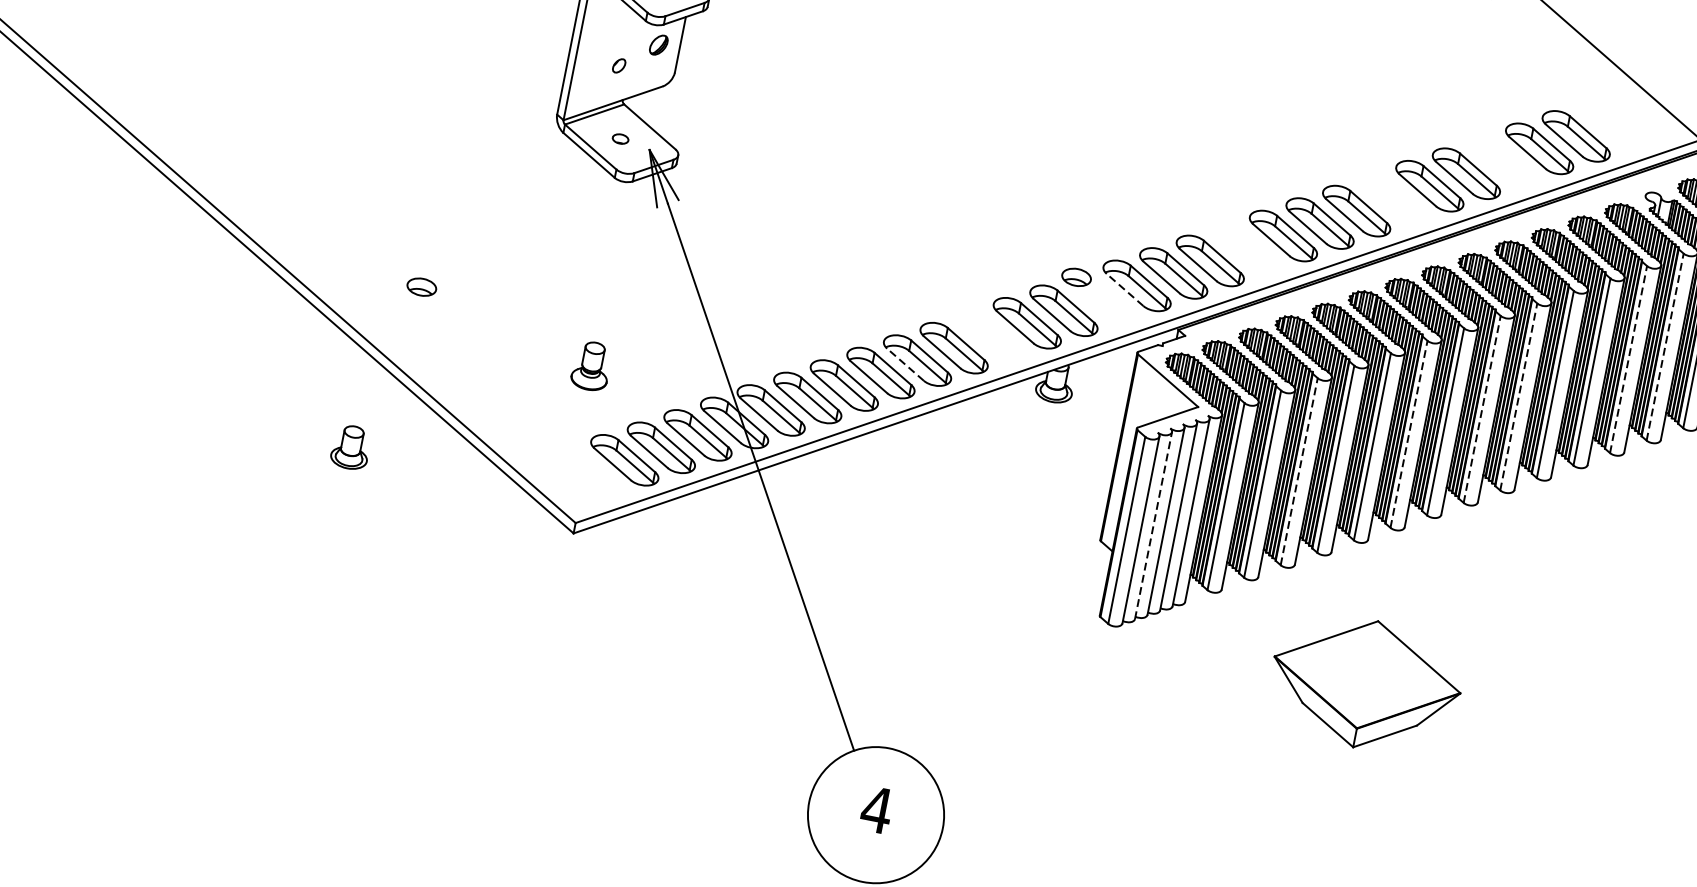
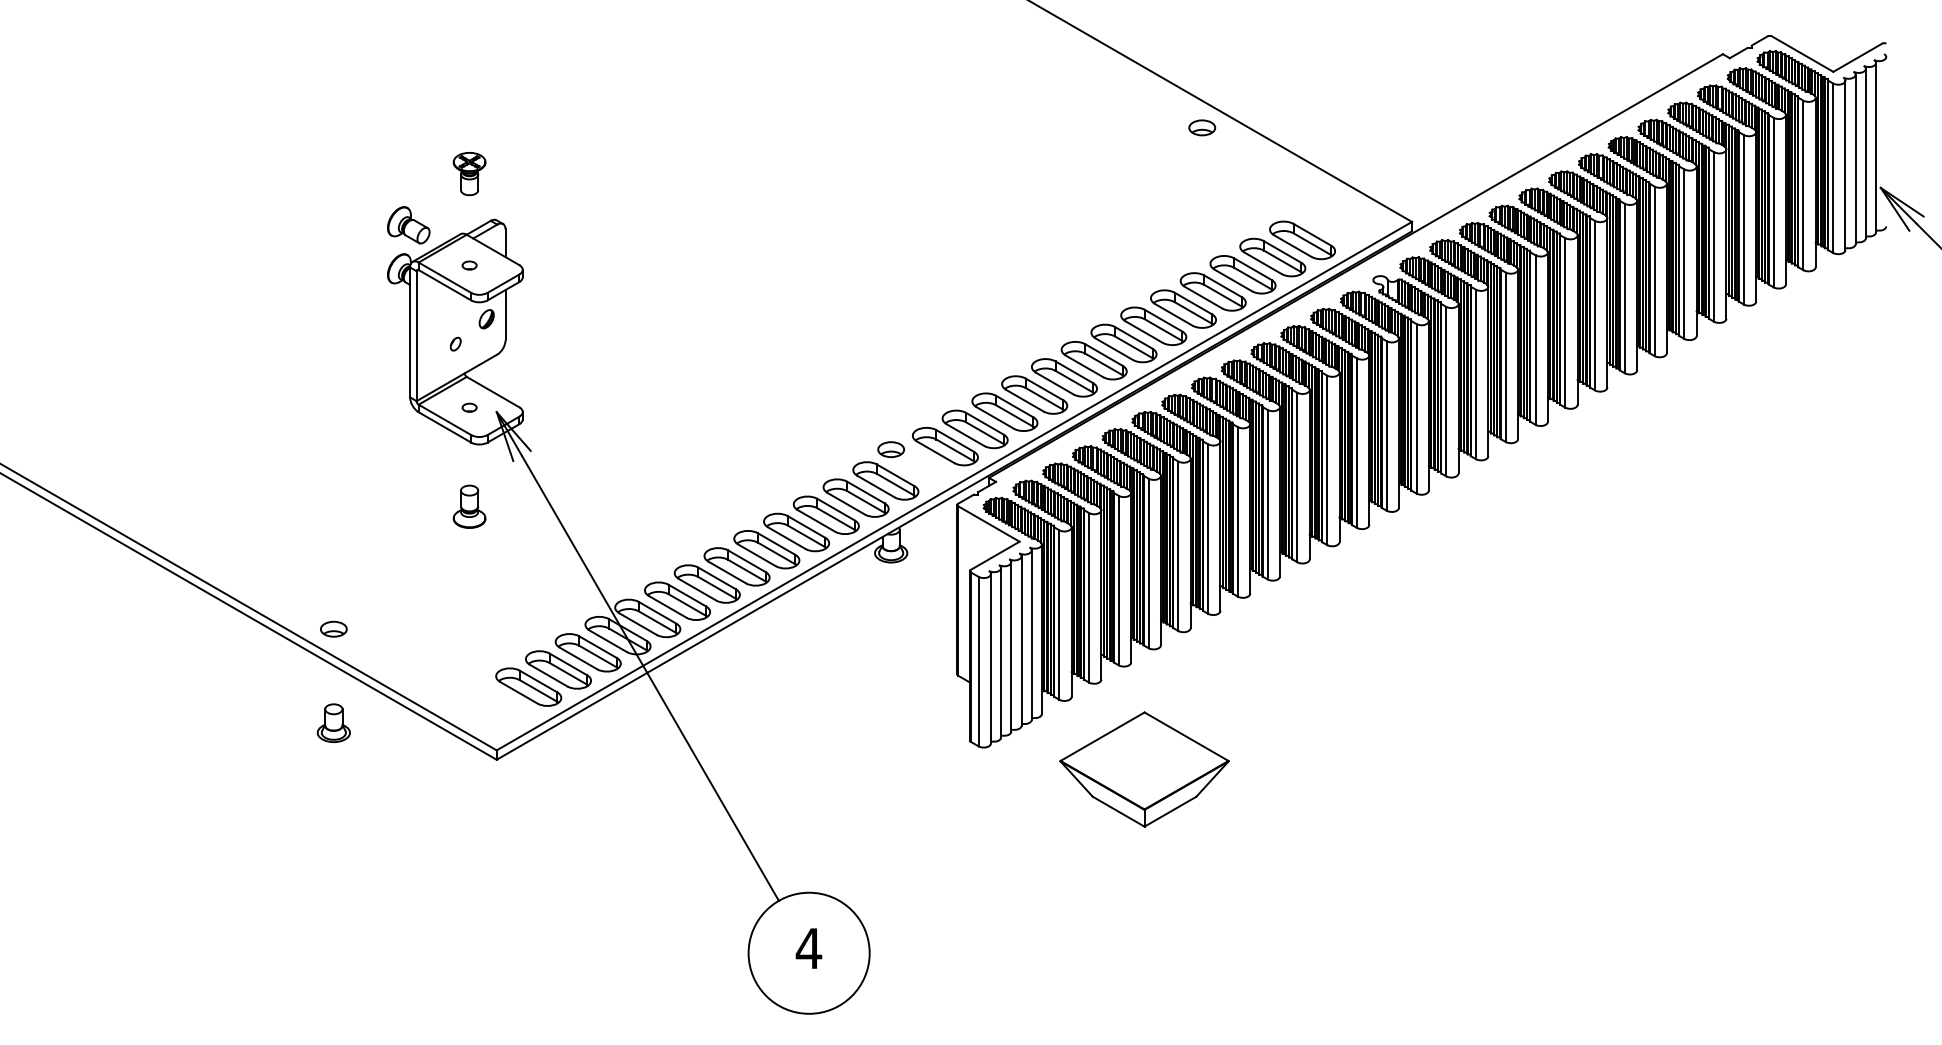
part: (1502, 160) -> (1242, 274), added
part: (1393, 197) -> (1153, 325), added
part: (1246, 247) -> (1034, 394), added
part: (421, 286) -> (333, 628), moved
line: (1124, 290) -> (935, 452), dashed -> solid
part: (989, 334) -> (825, 514), added
line: (1665, 346) -> (1416, 408), dashed -> solid
line: (1628, 360) -> (1386, 426), dashed -> solid
line: (905, 364) -> (757, 555), dashed -> solid
part: (591, 365) -> (469, 506), moved
line: (1518, 396) -> (1297, 477), dashed -> solid
line: (1482, 409) -> (1267, 494), dashed -> solid
line: (1409, 434) -> (1208, 529), dashed -> solid
part: (350, 446) -> (333, 722), moved
line: (1298, 471) -> (1118, 580), dashed -> solid
line: (1154, 525) -> (1001, 652), dashed -> solid
part: (1365, 684) -> (1144, 769), moved

